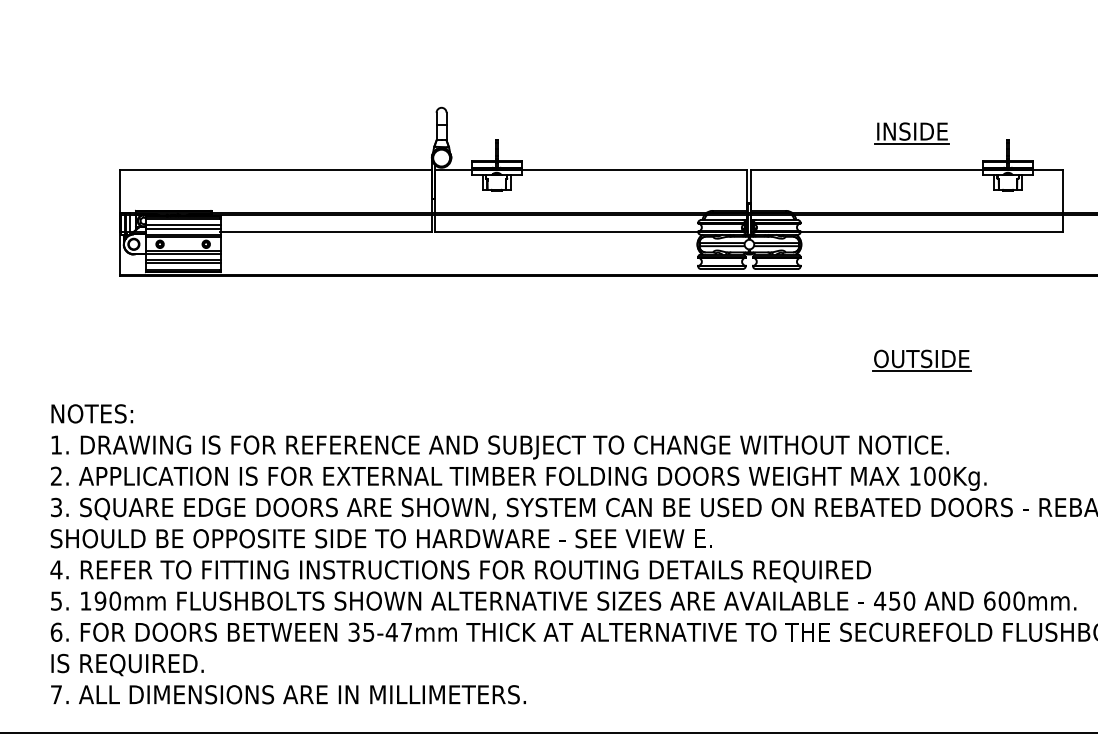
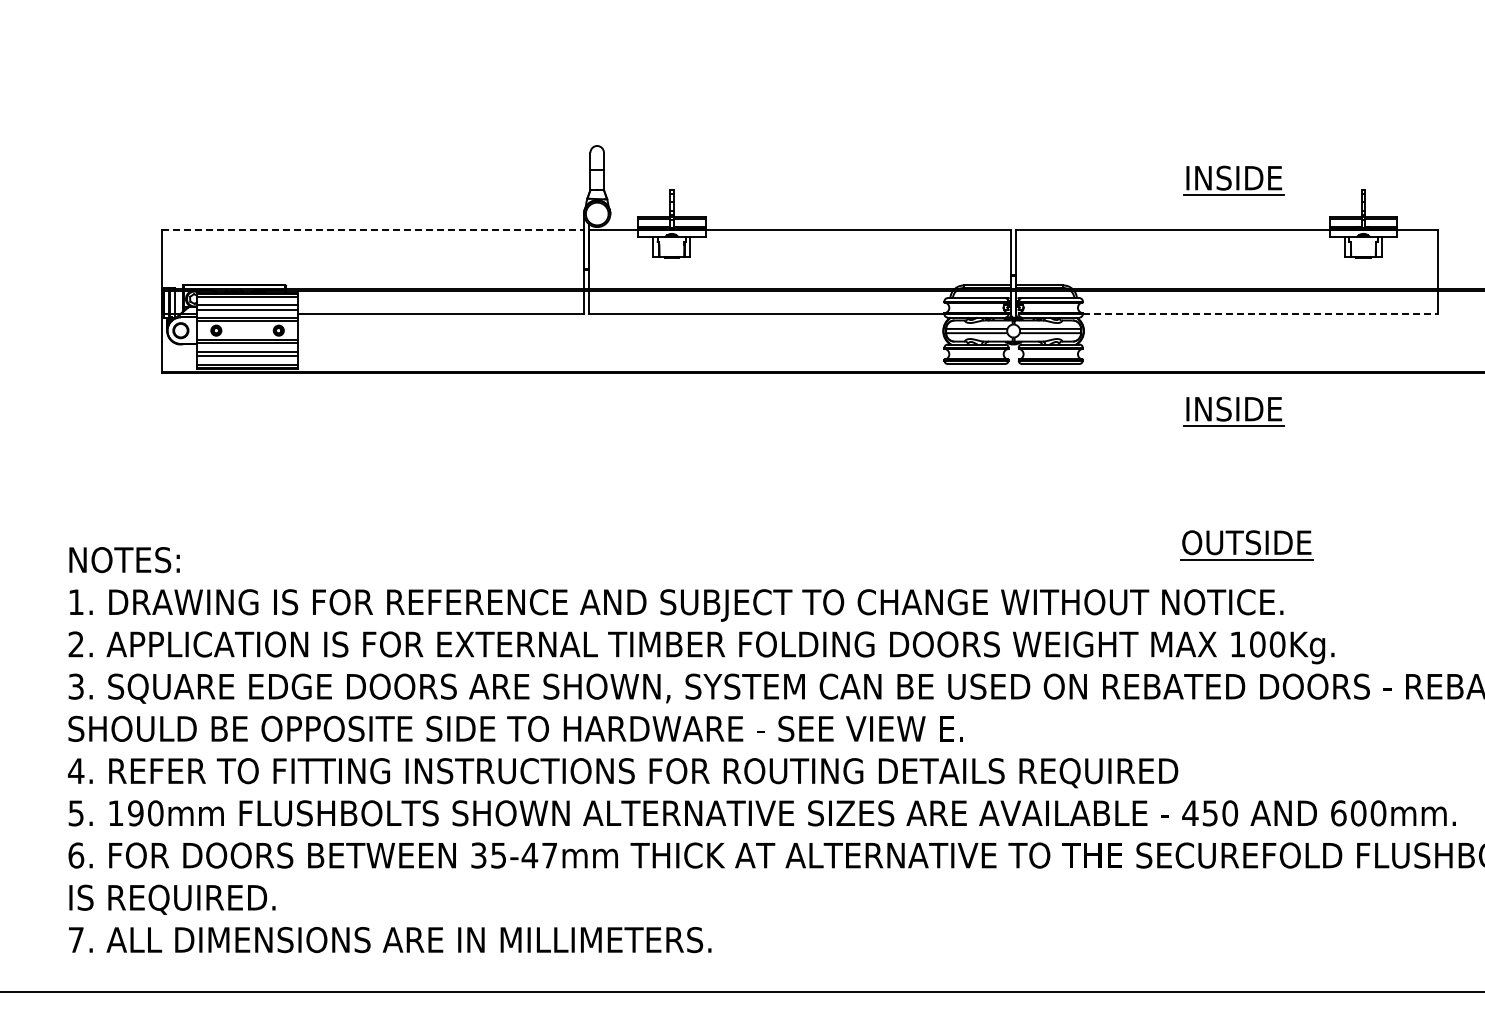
line: (276, 170) -> (373, 230), solid -> dashed
line: (931, 232) -> (1260, 314), solid -> dashed
part: (911, 304) -> (1233, 411), added
part: (921, 360) -> (1246, 545), moved

